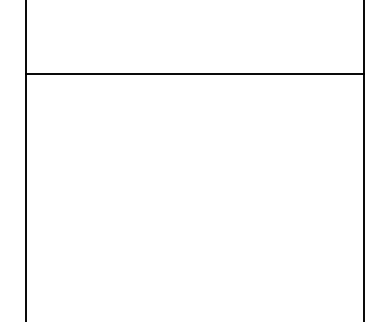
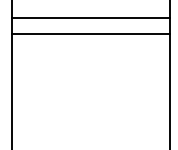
line: (194, 39) -> (90, 18), added

